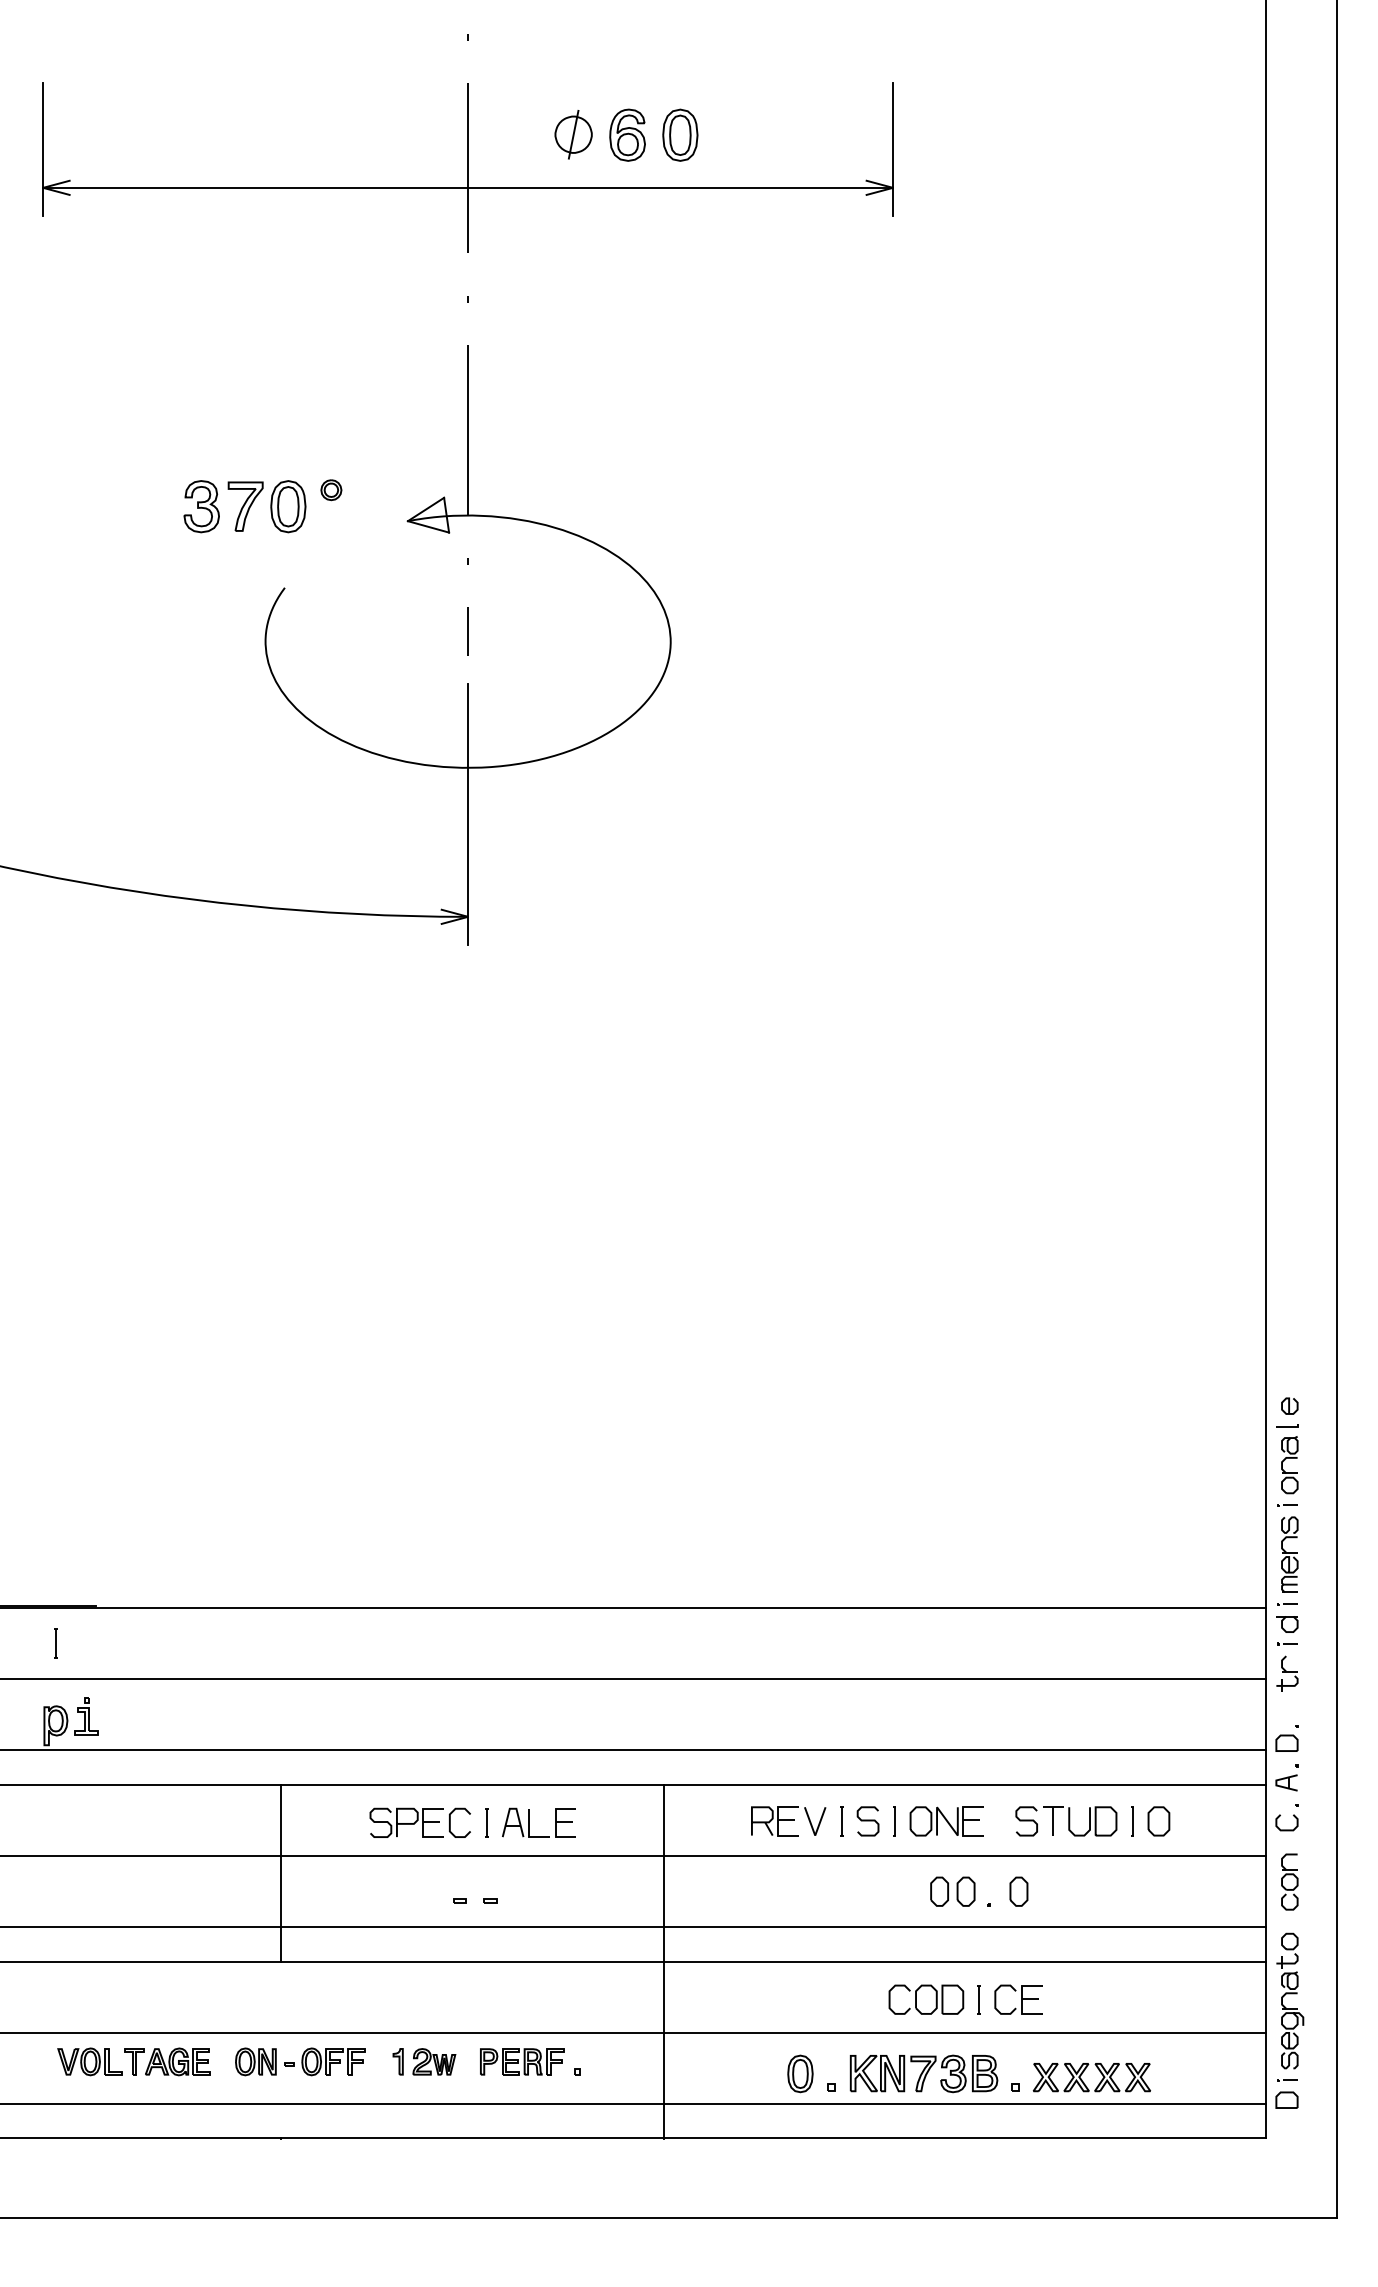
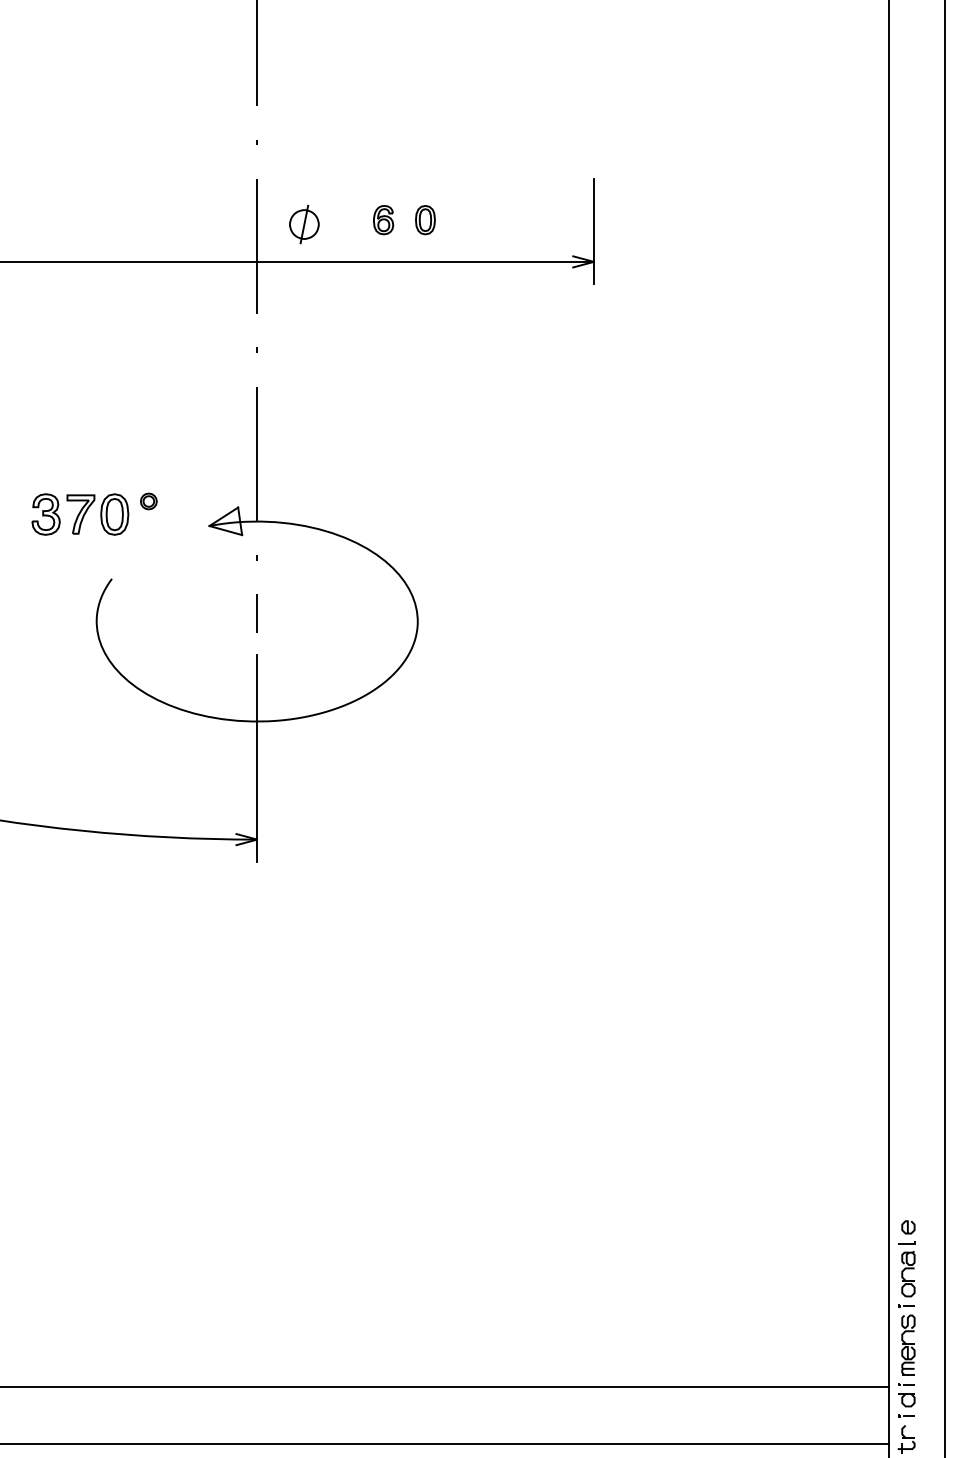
part: (573, 134) -> (304, 224), moved
part: (627, 134) -> (383, 219), size x0.7
part: (680, 134) -> (425, 219), size x0.7

